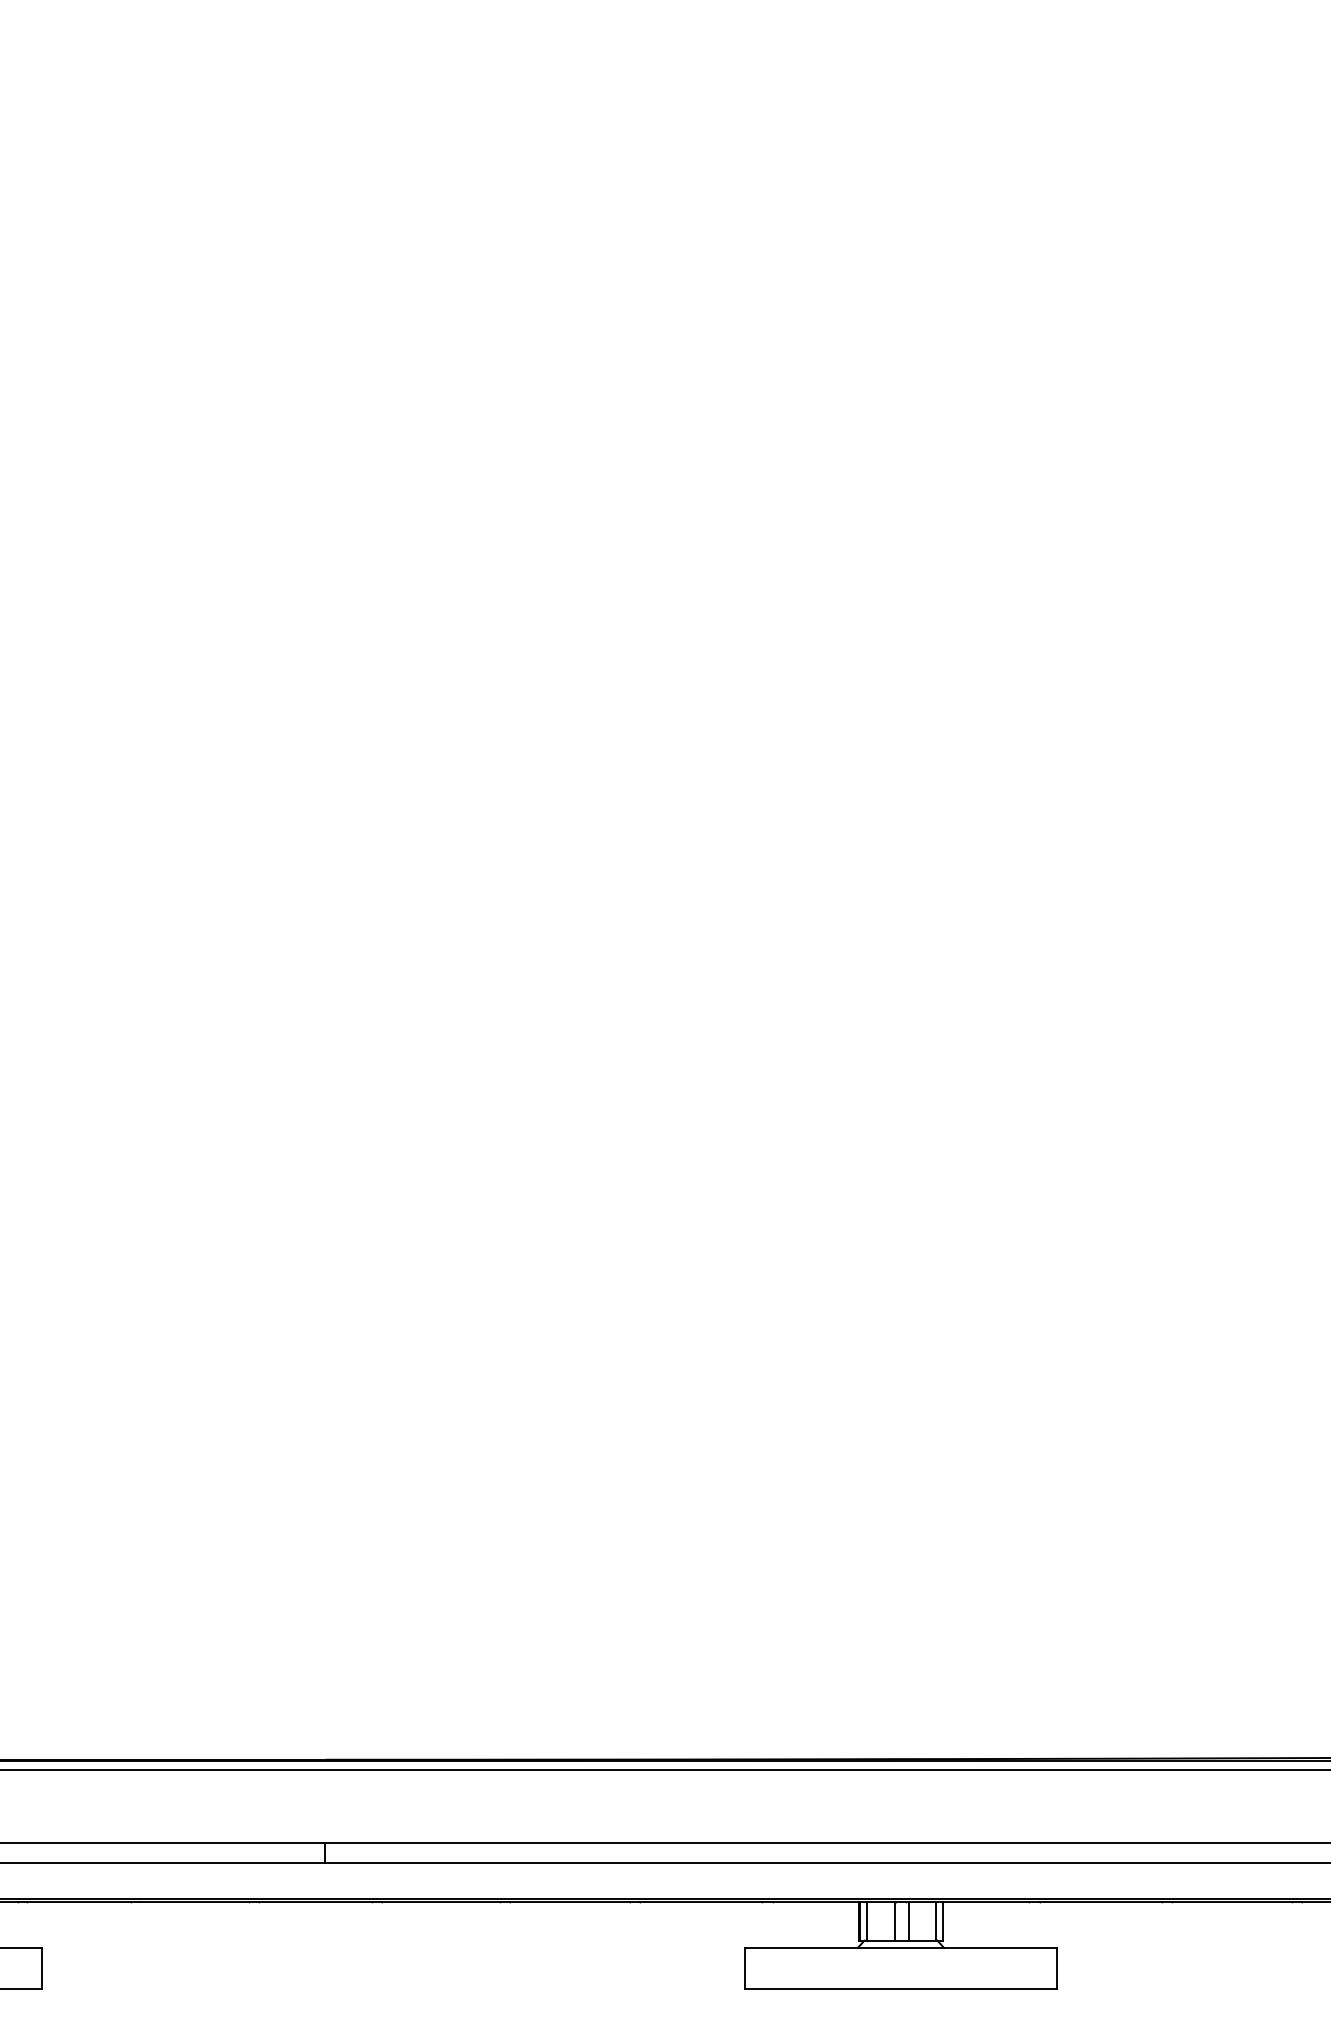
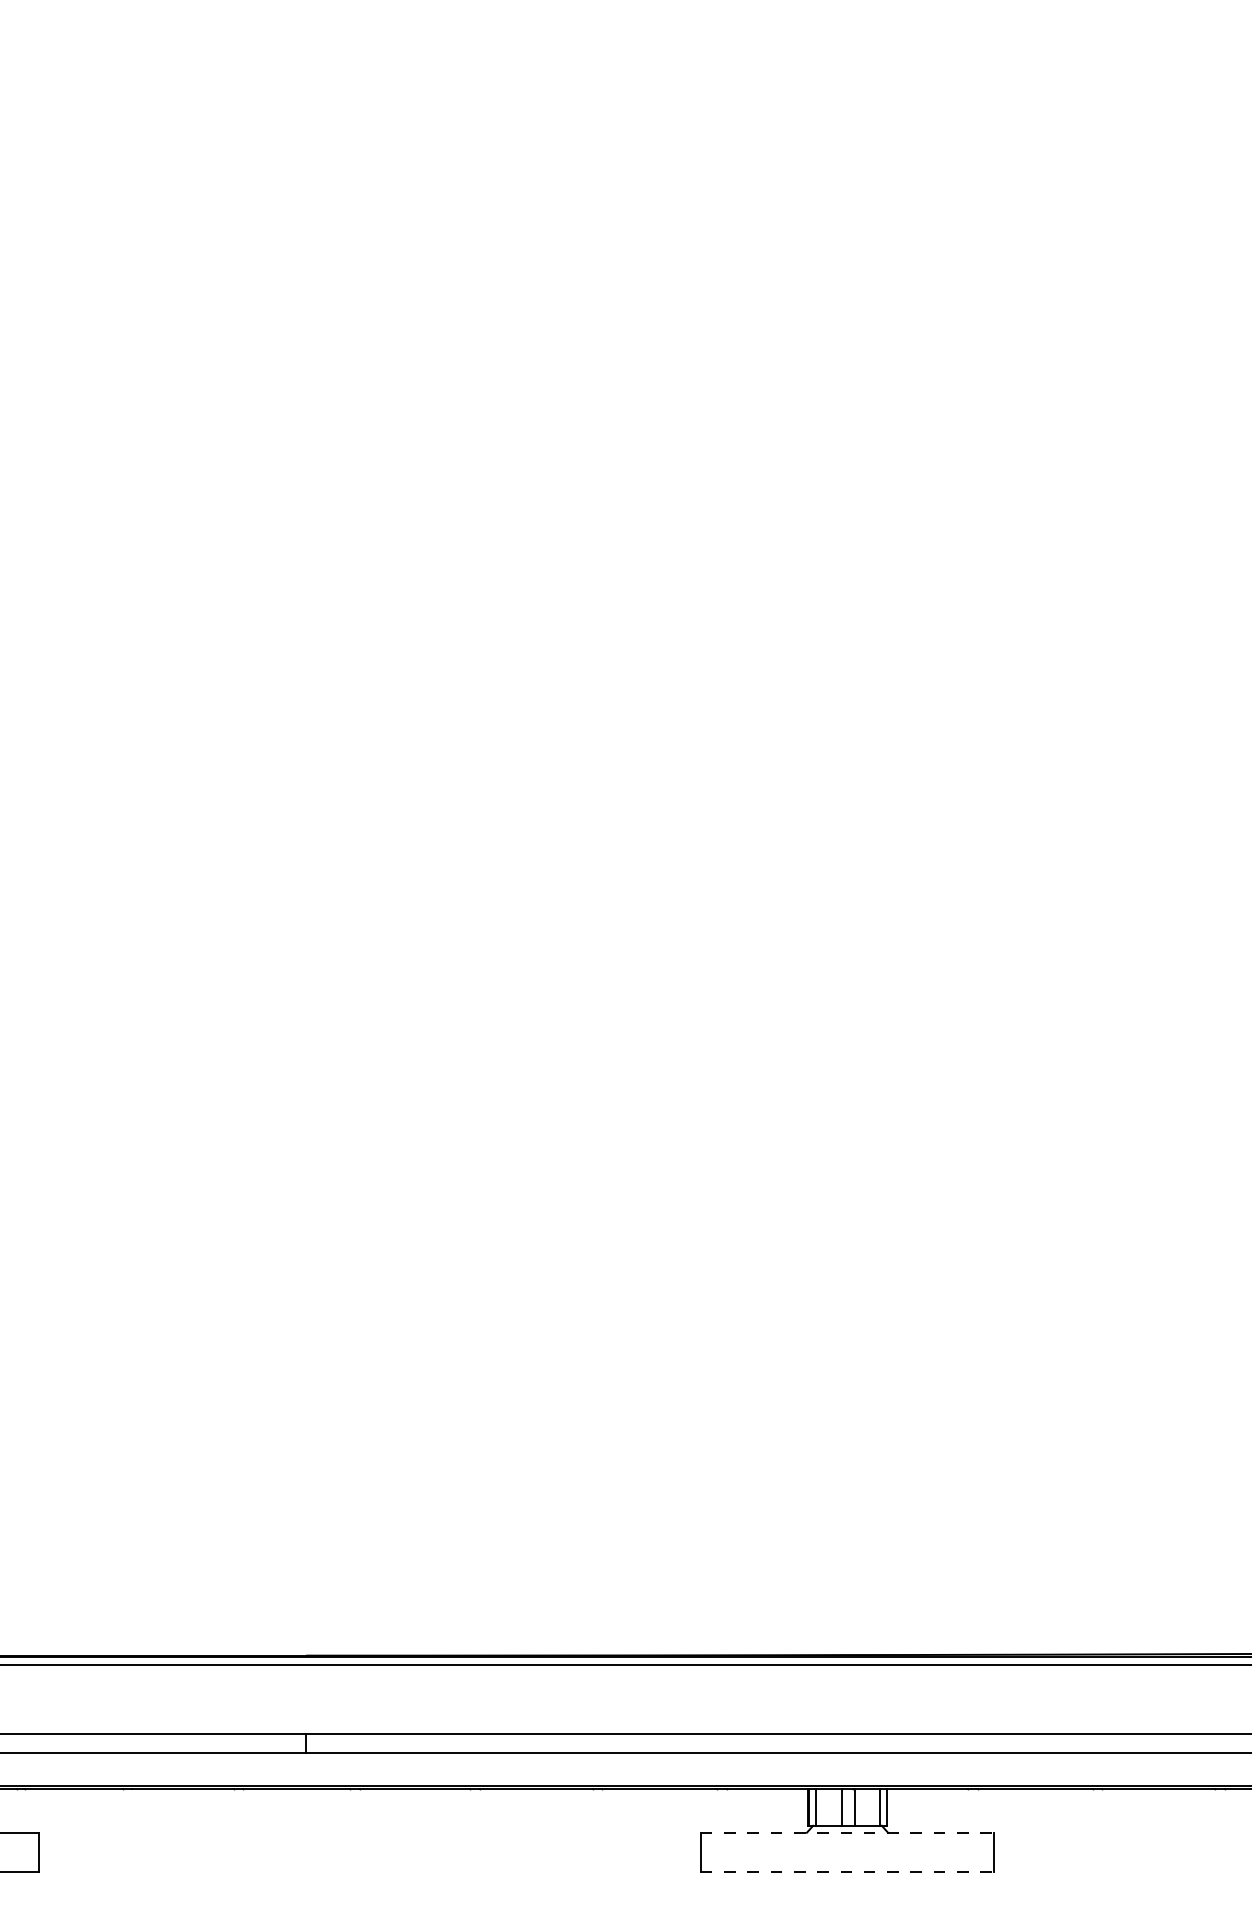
line: (900, 1947) -> (847, 1832), solid -> dashed
line: (900, 1989) -> (847, 1871), solid -> dashed

